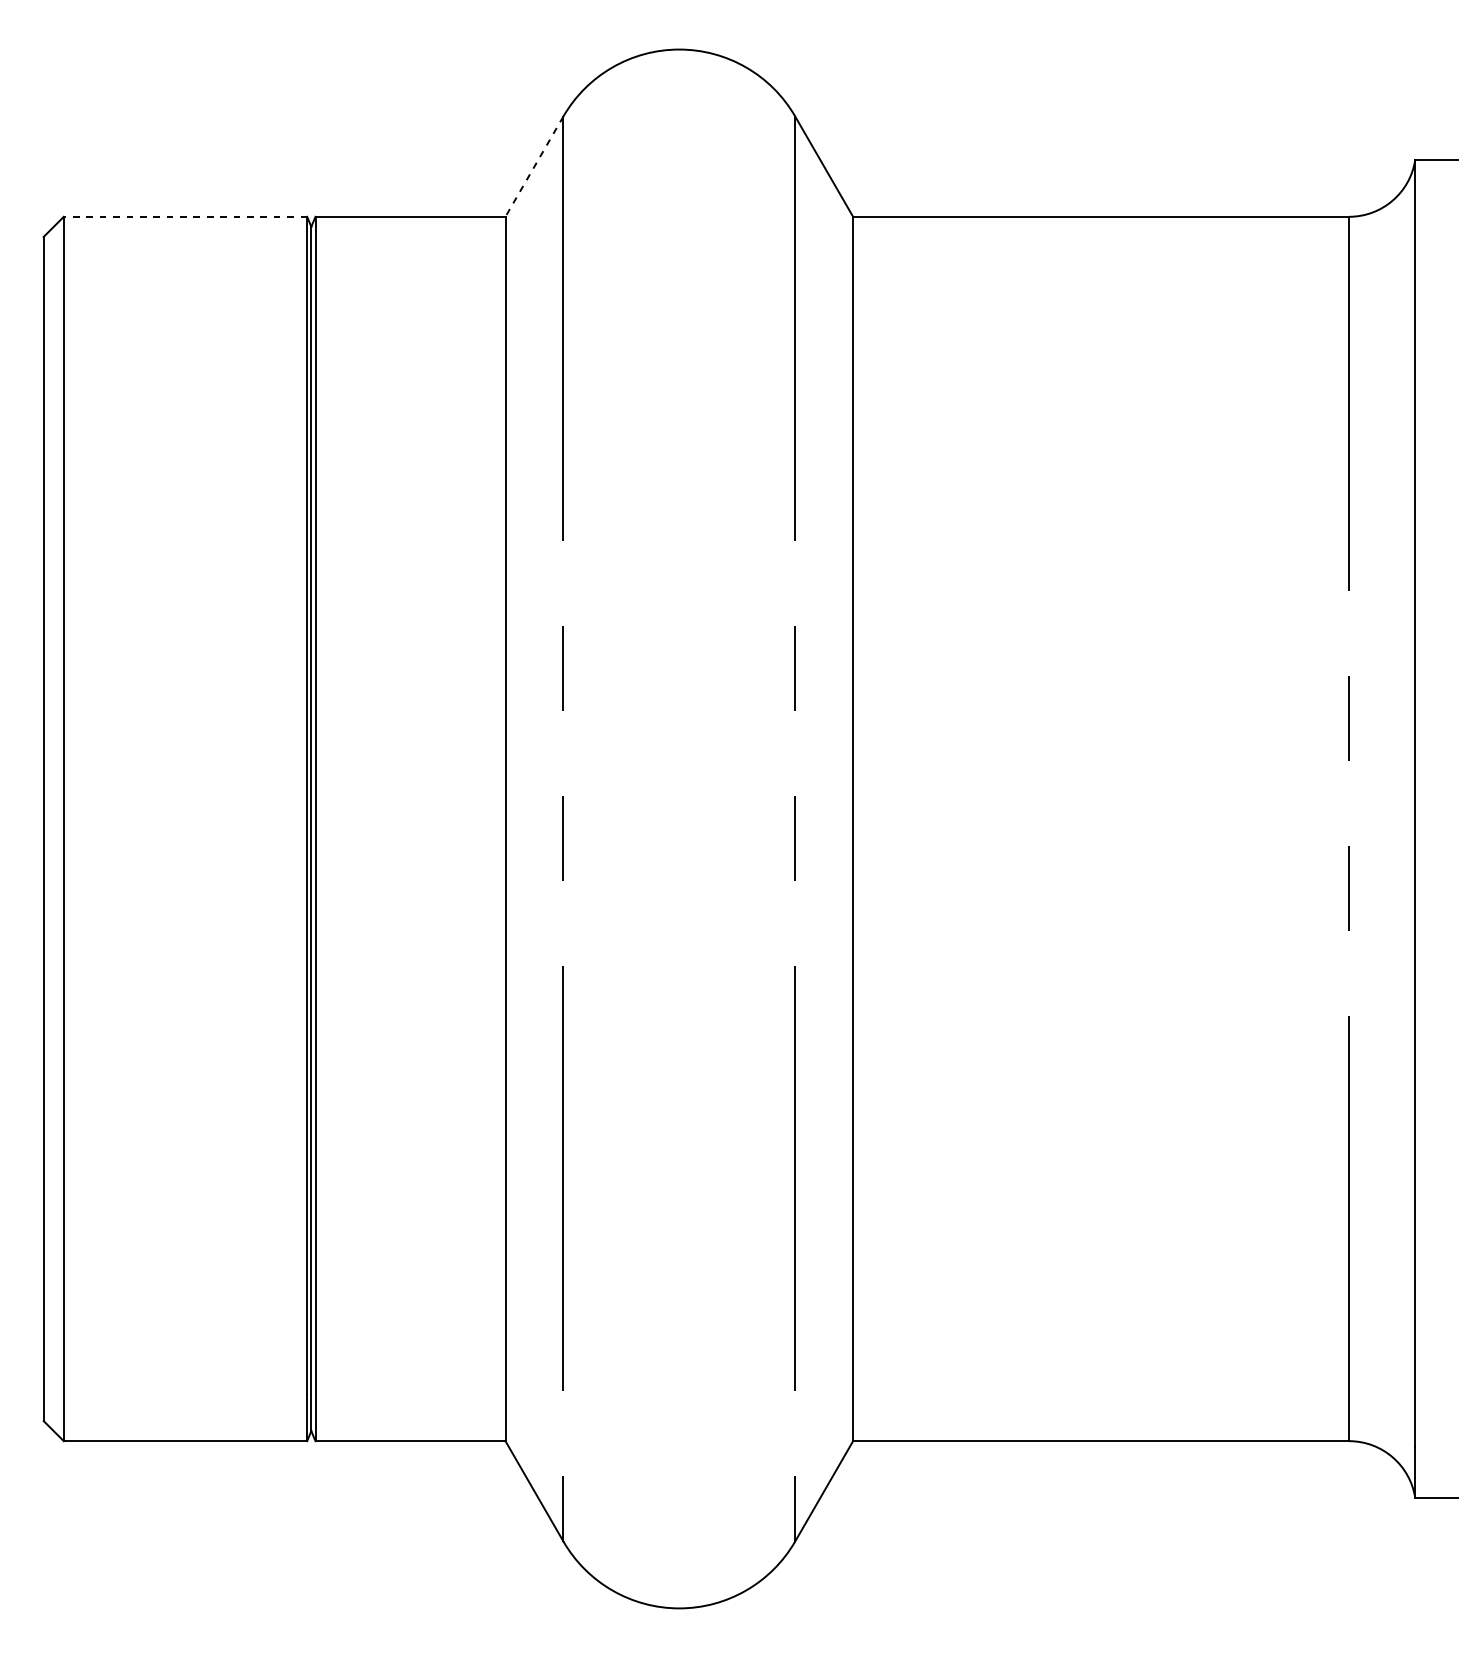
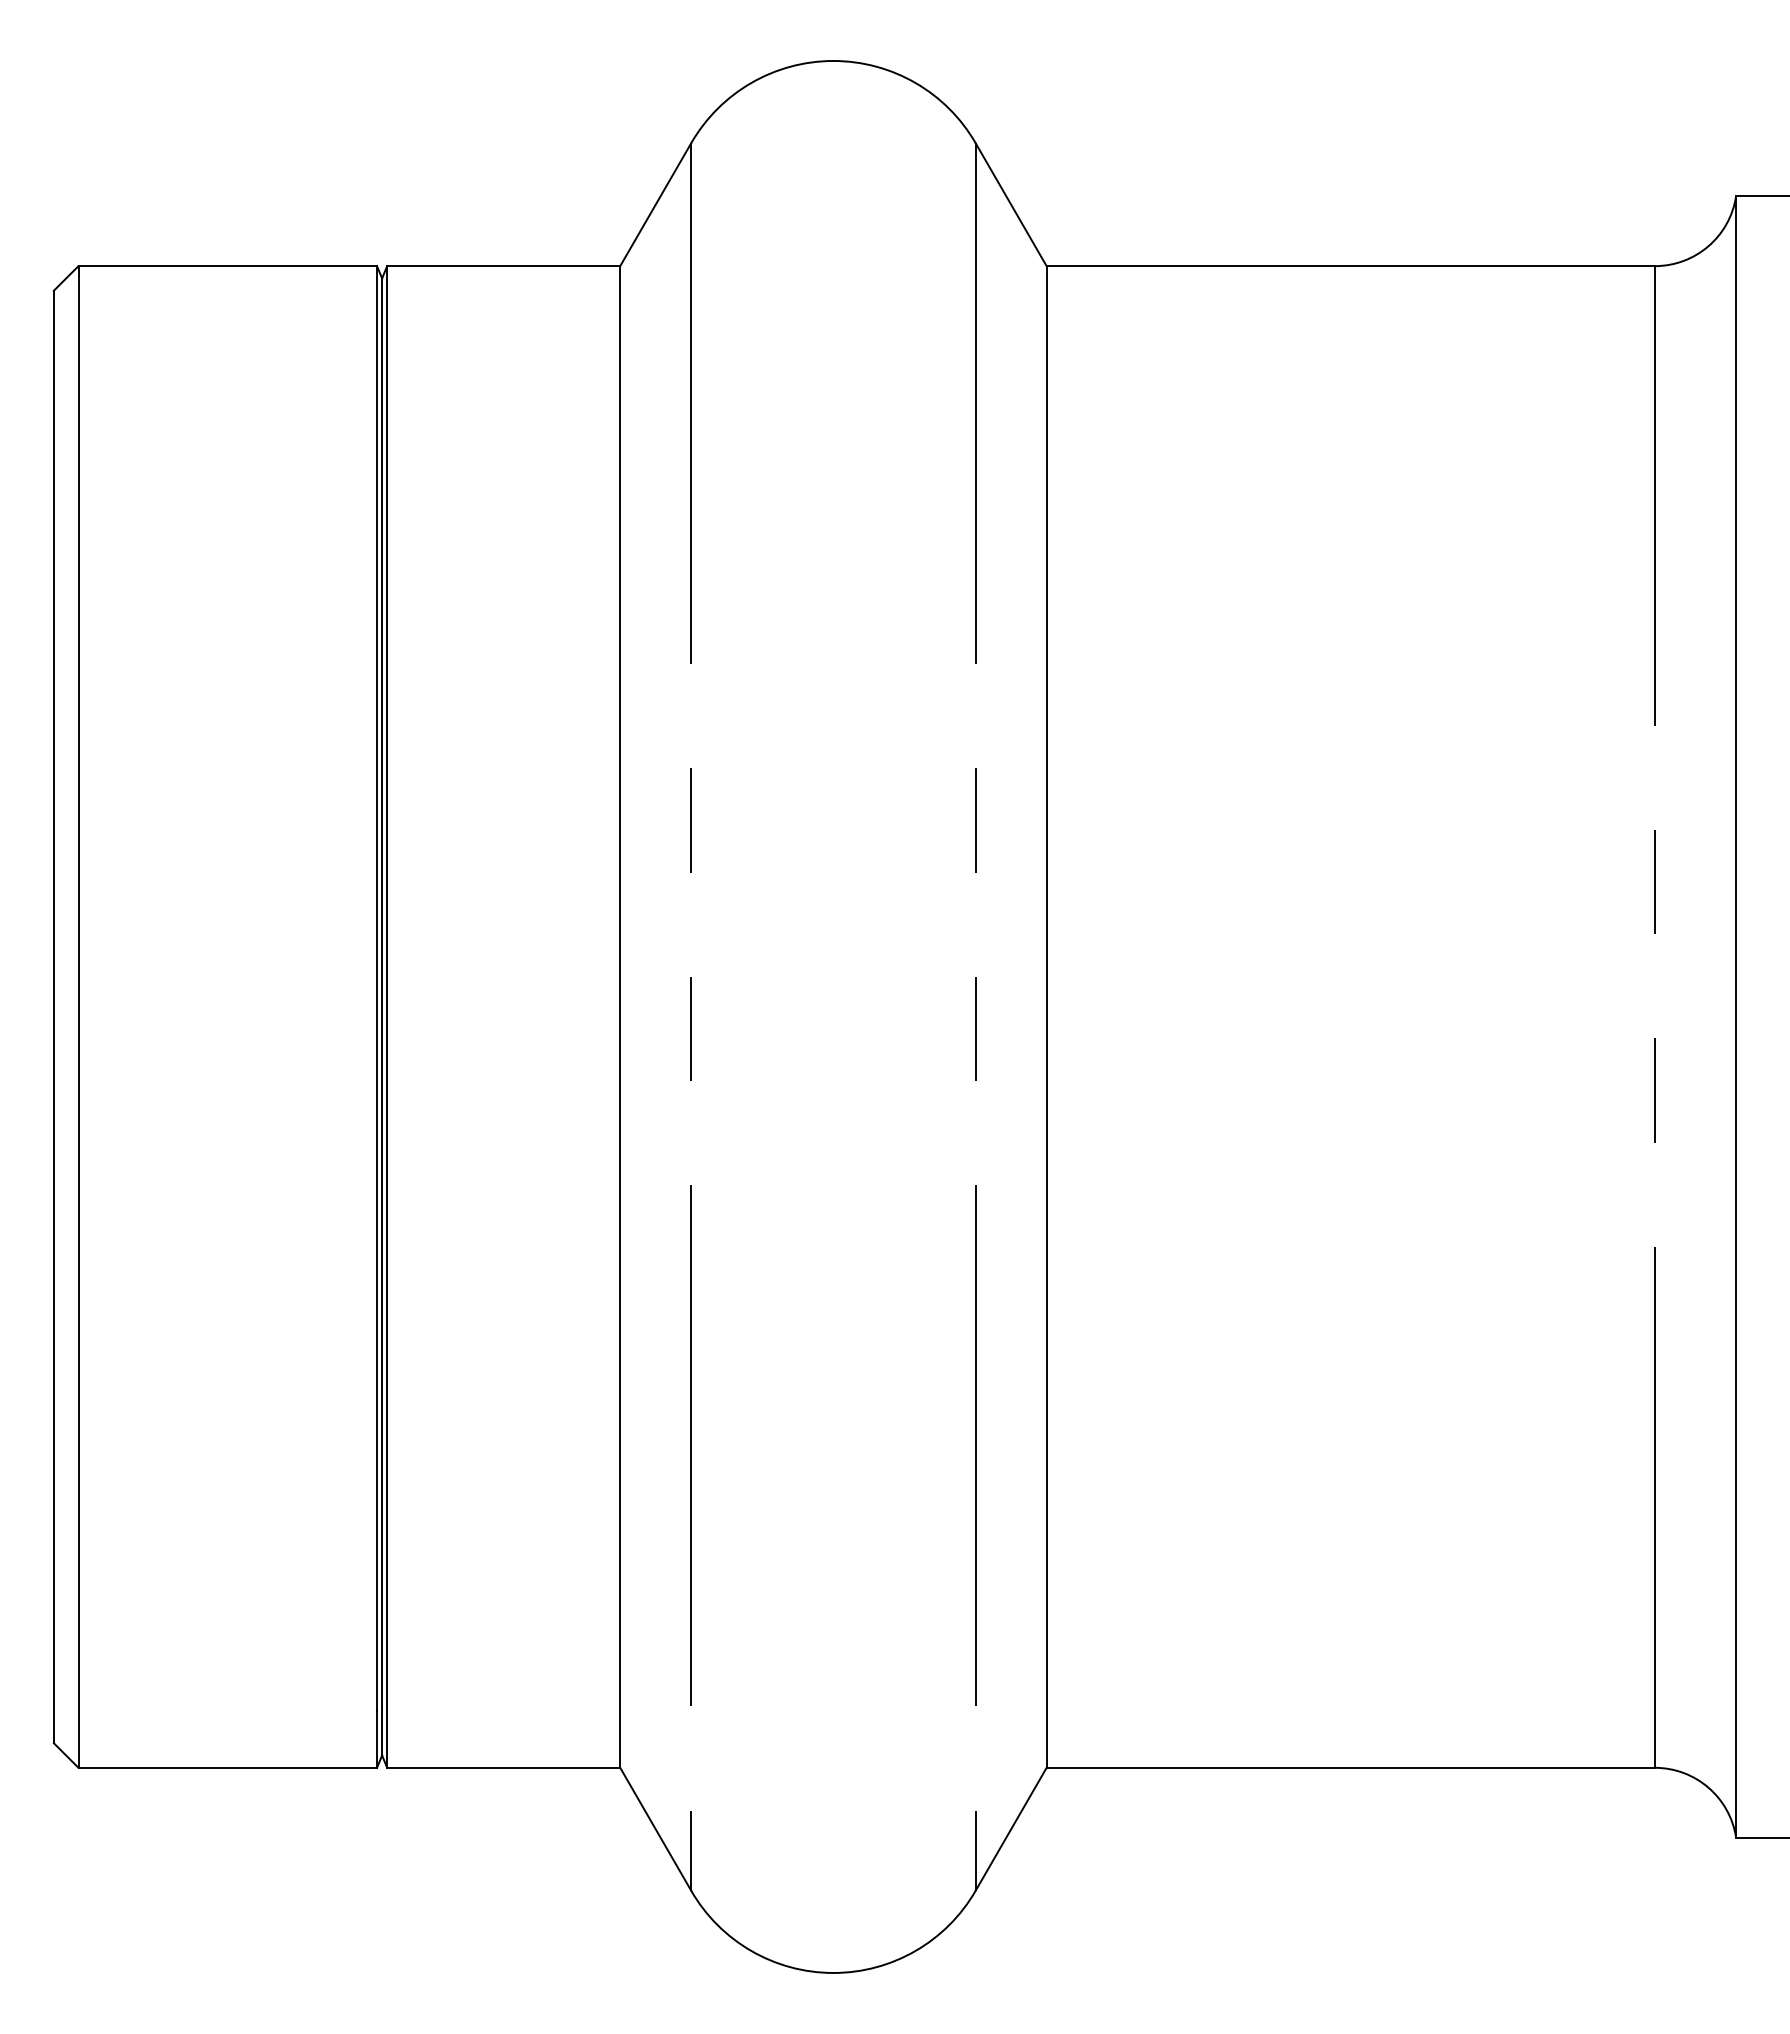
line: (534, 167) -> (655, 205), dashed -> solid
line: (185, 217) -> (227, 266), dashed -> solid

